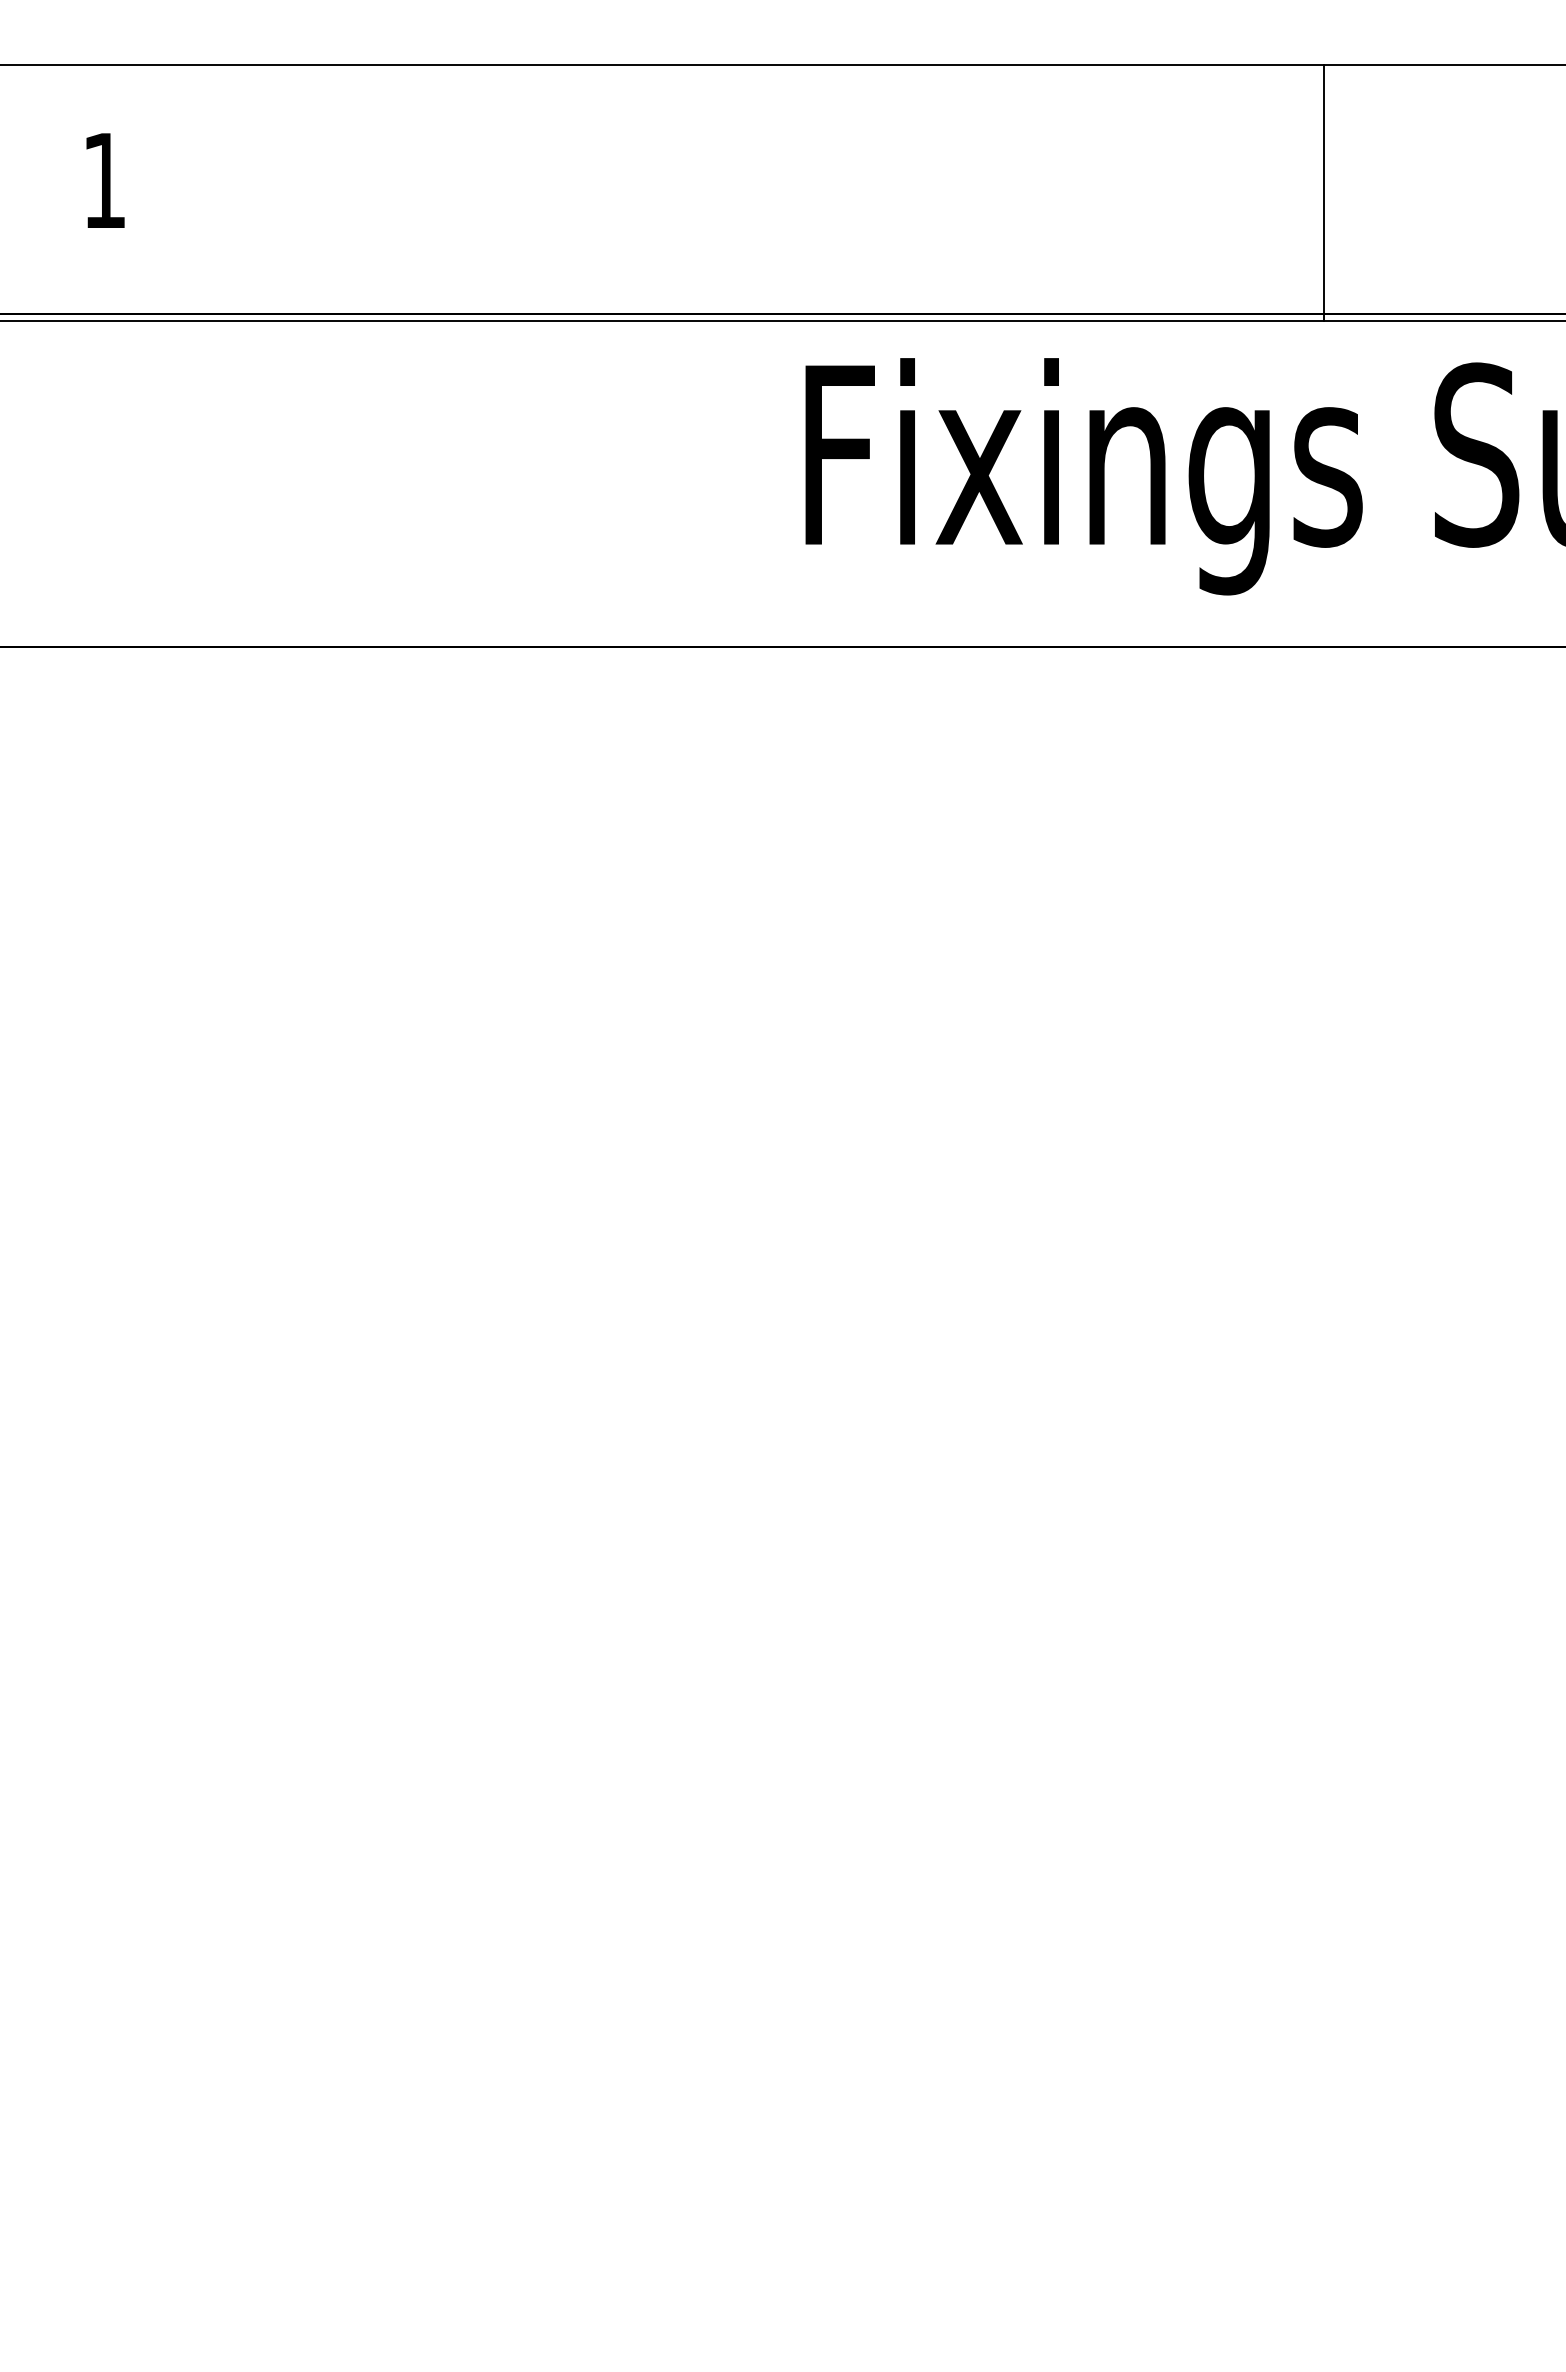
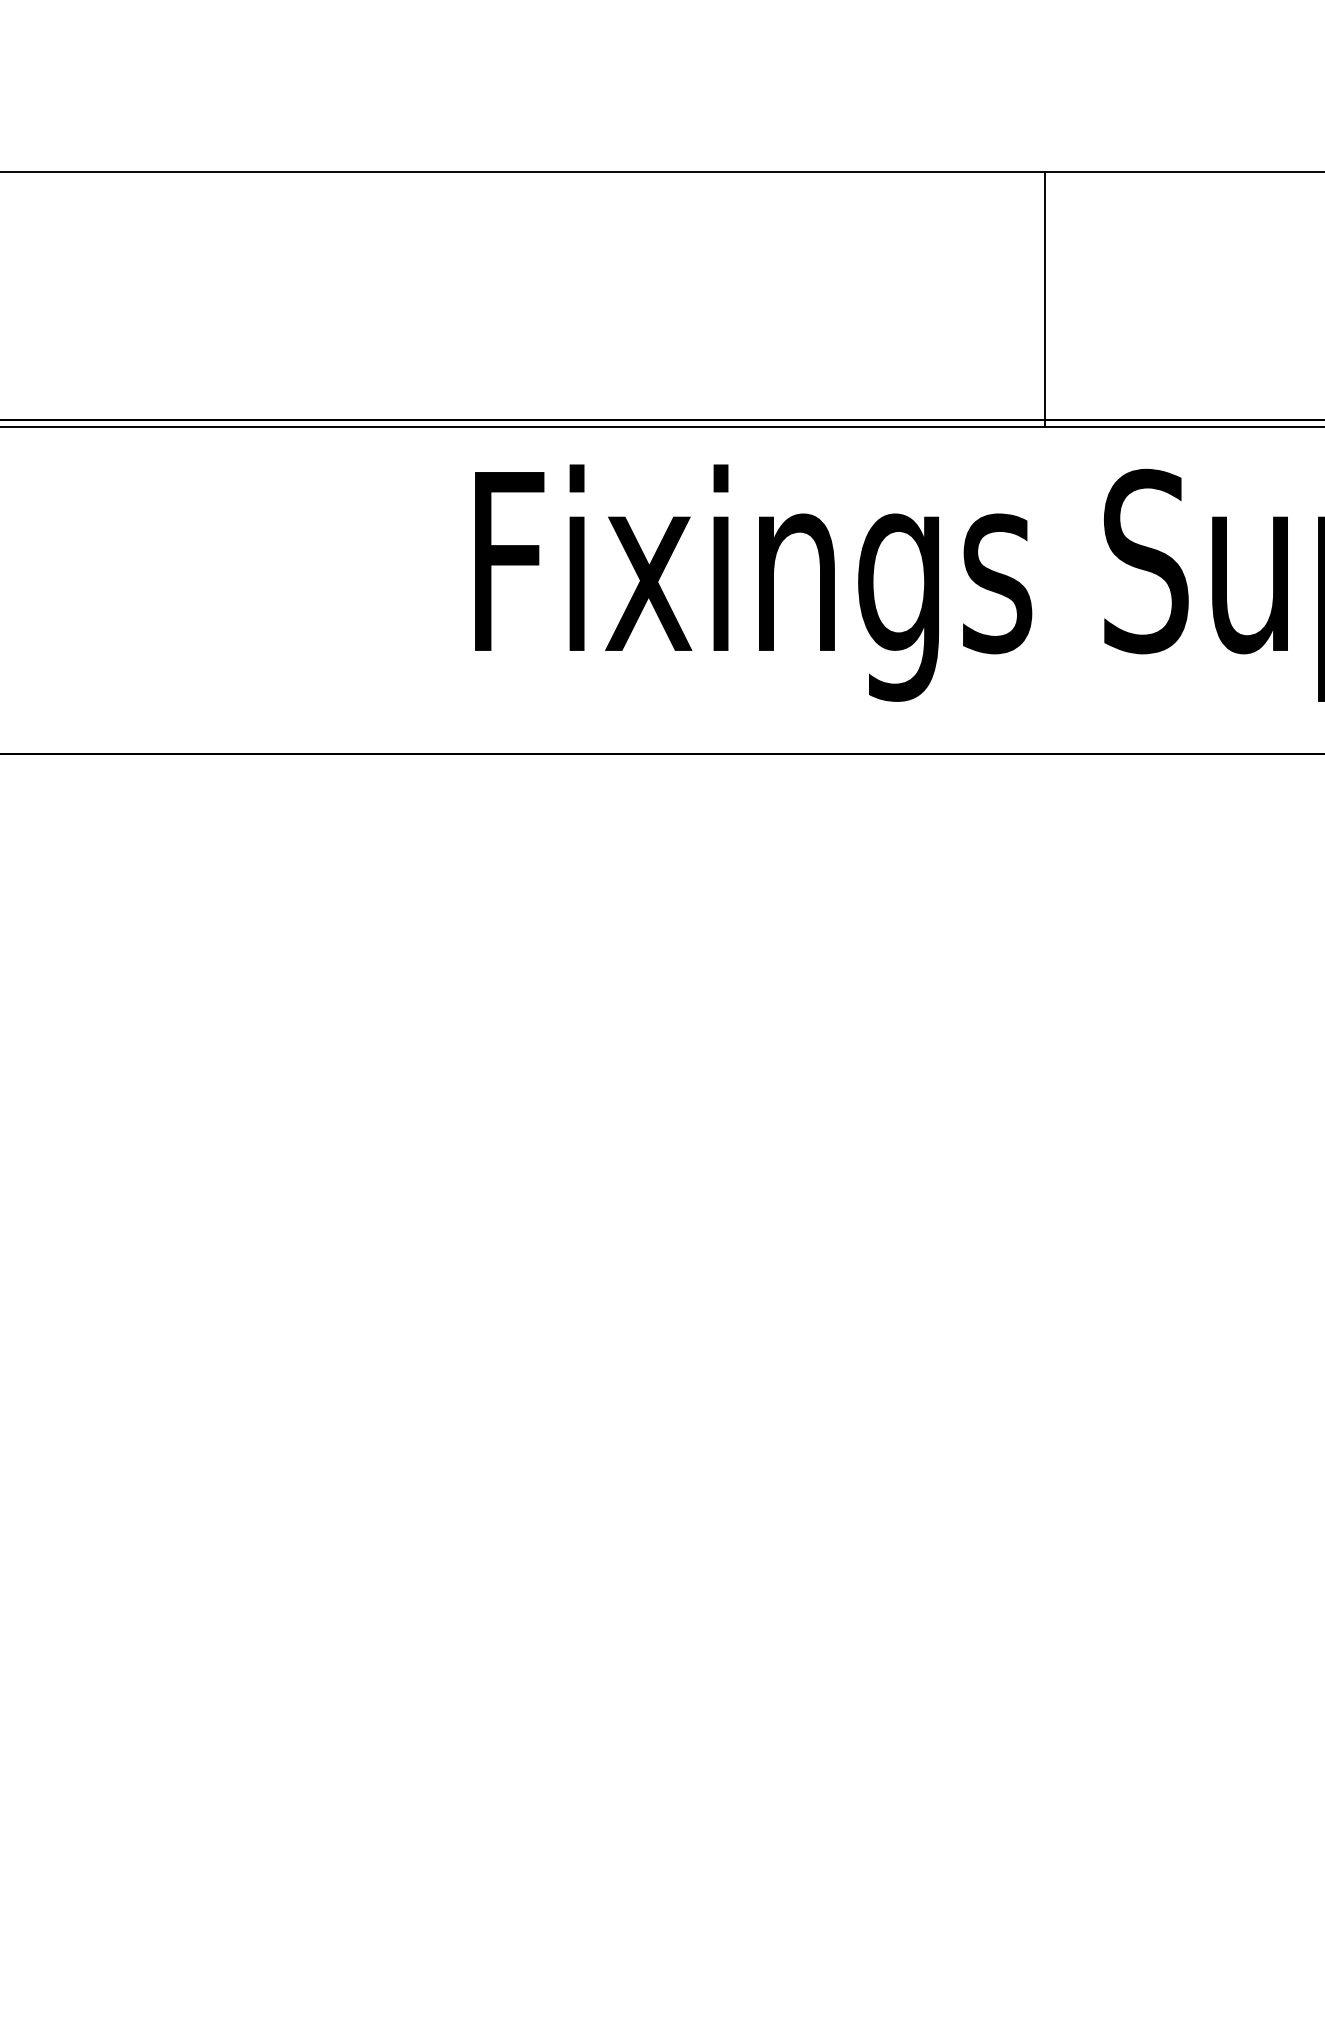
line: (1323, 192) -> (1044, 298), moved

